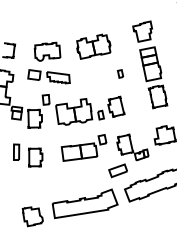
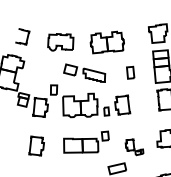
part: (120, 73) -> (130, 72), size x1.6
part: (48, 76) -> (84, 73), moved
part: (132, 147) -> (134, 147), size x0.6
part: (16, 151) -> (18, 137), removed

